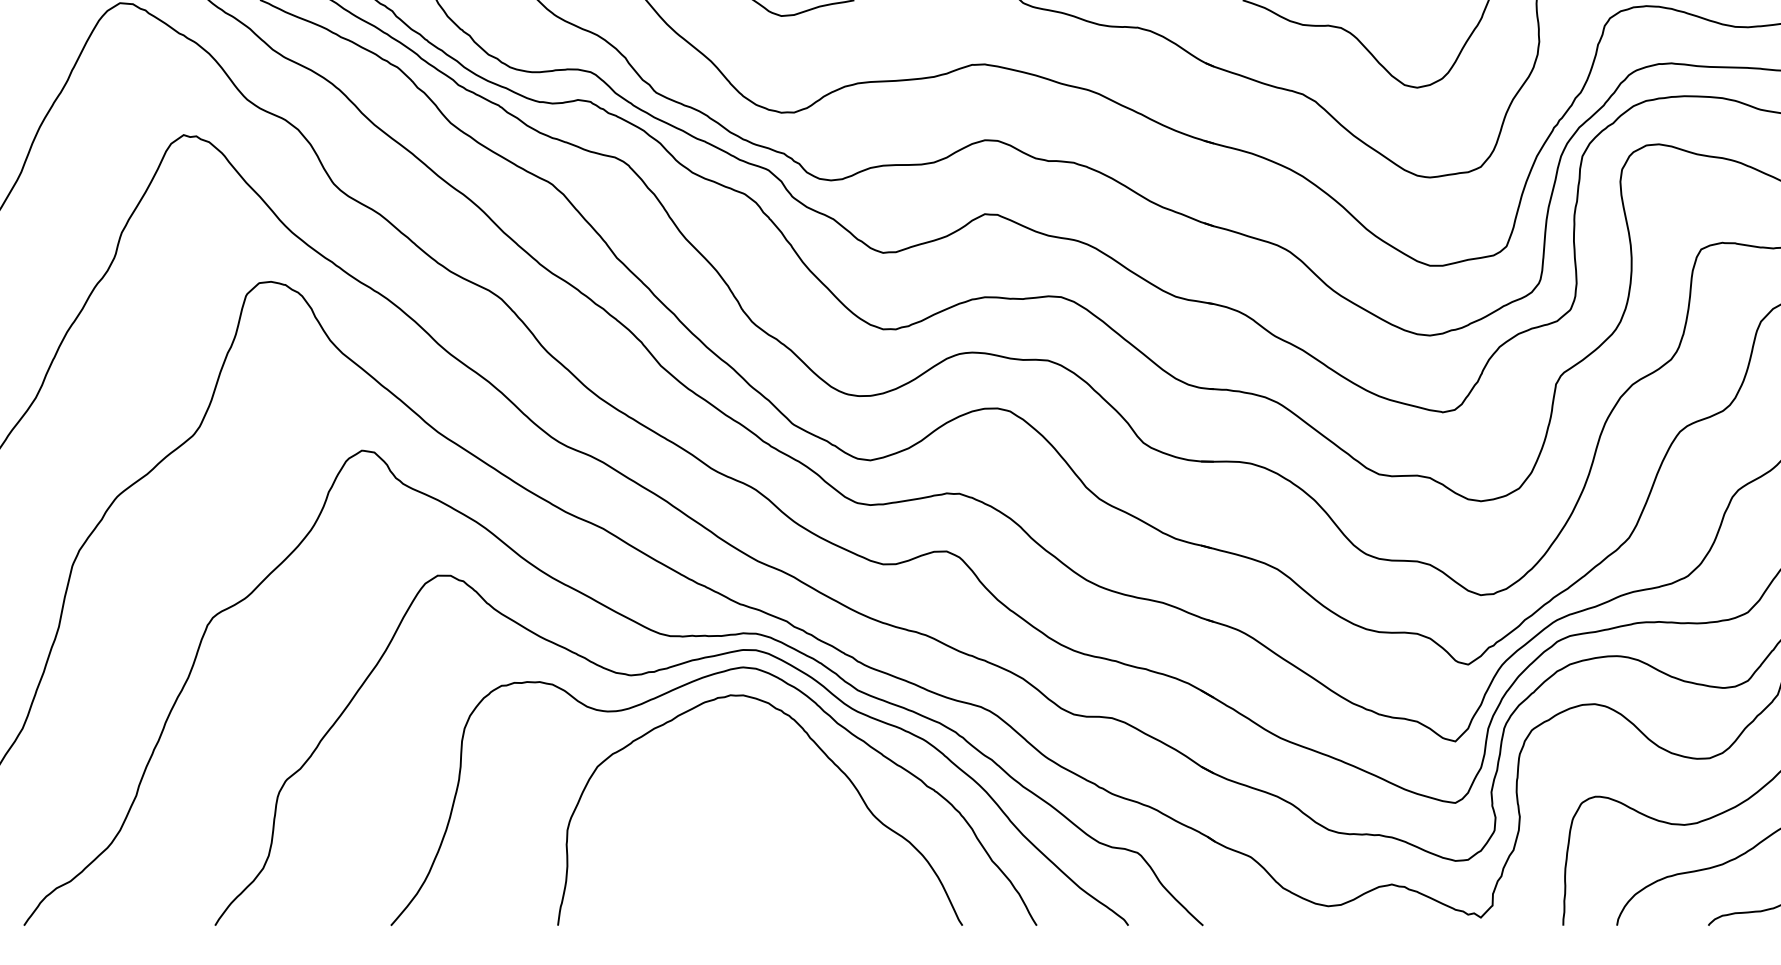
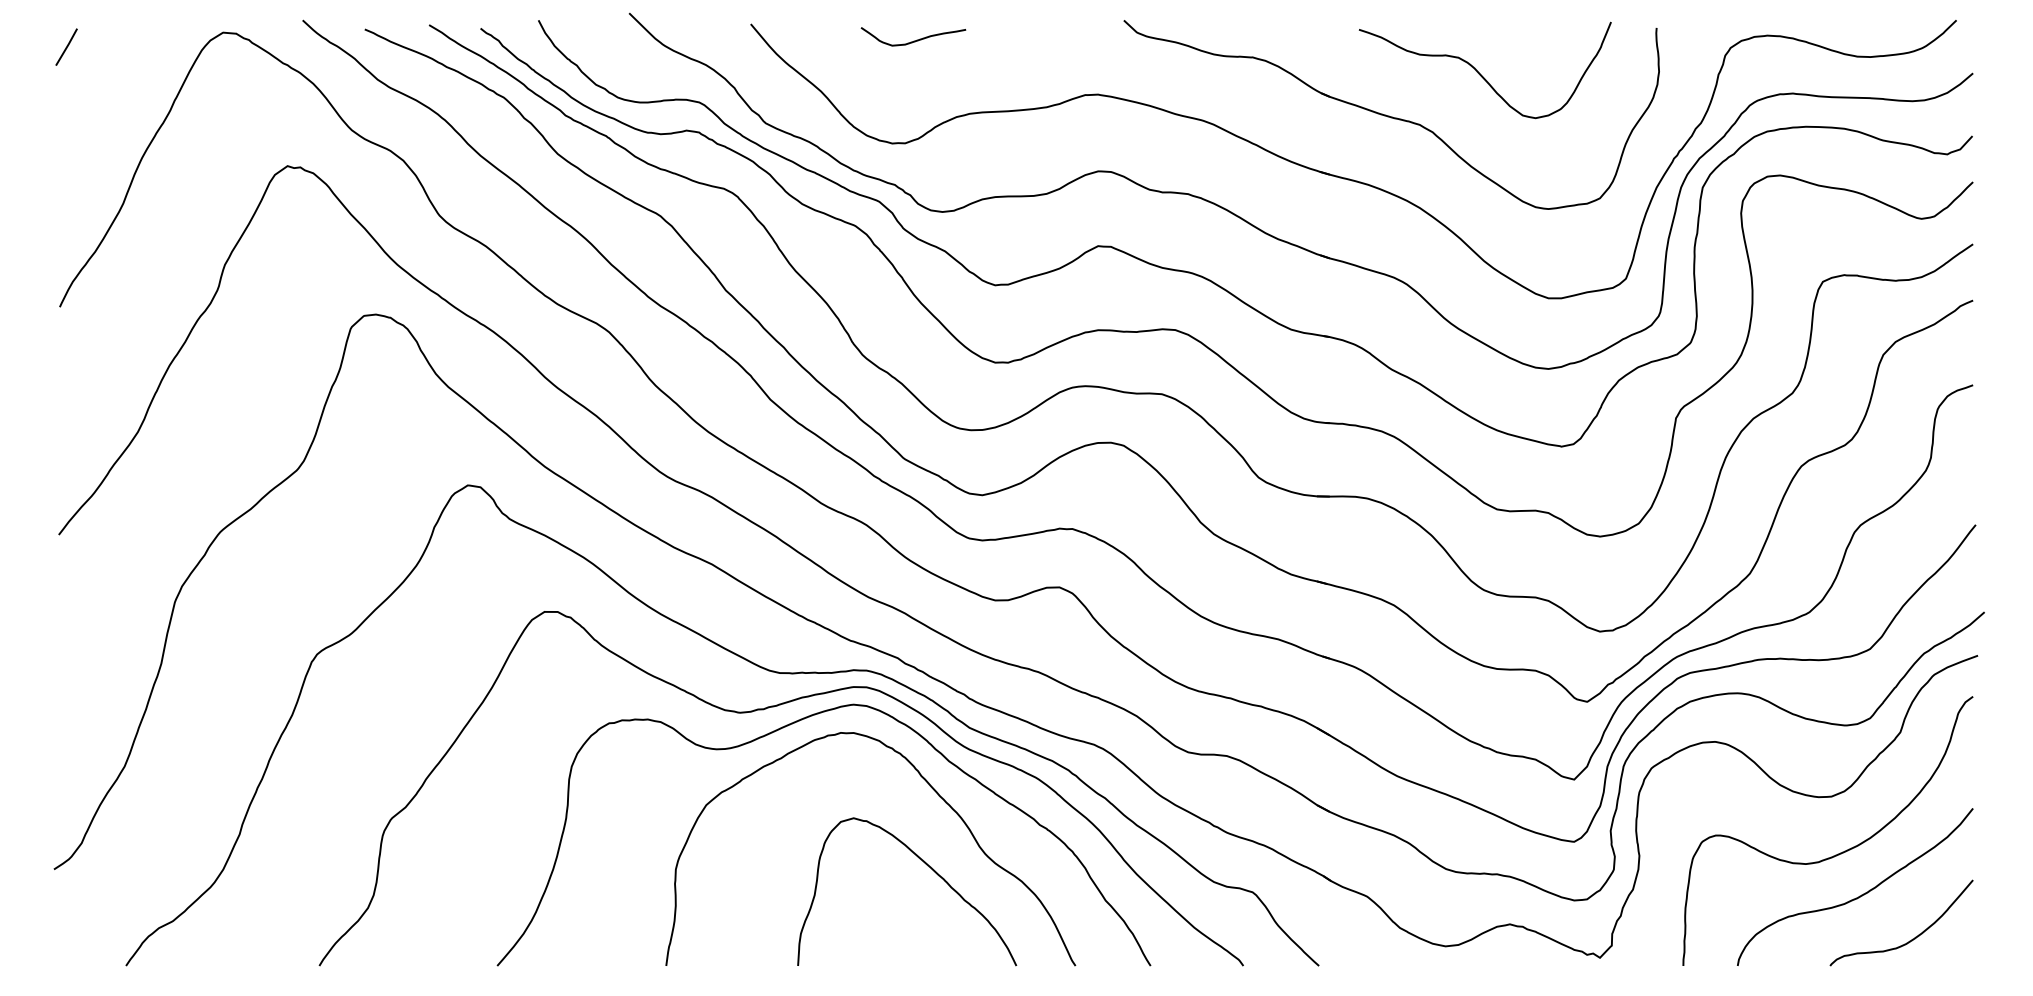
curve: (816, 827) -> (927, 866), added

